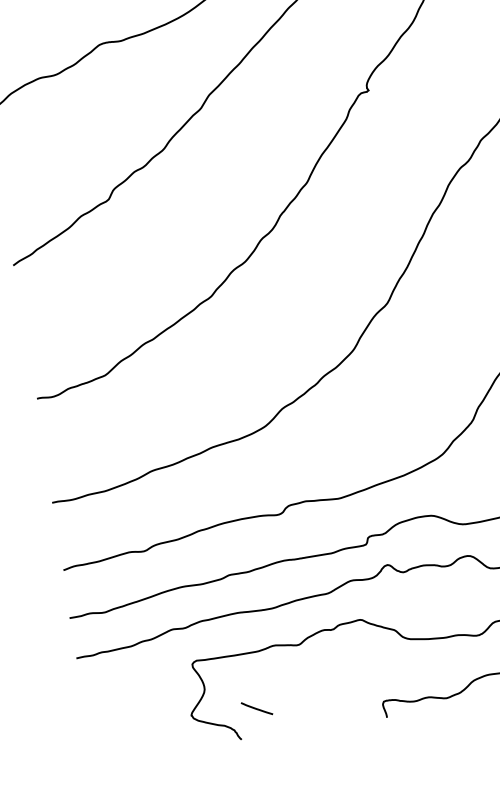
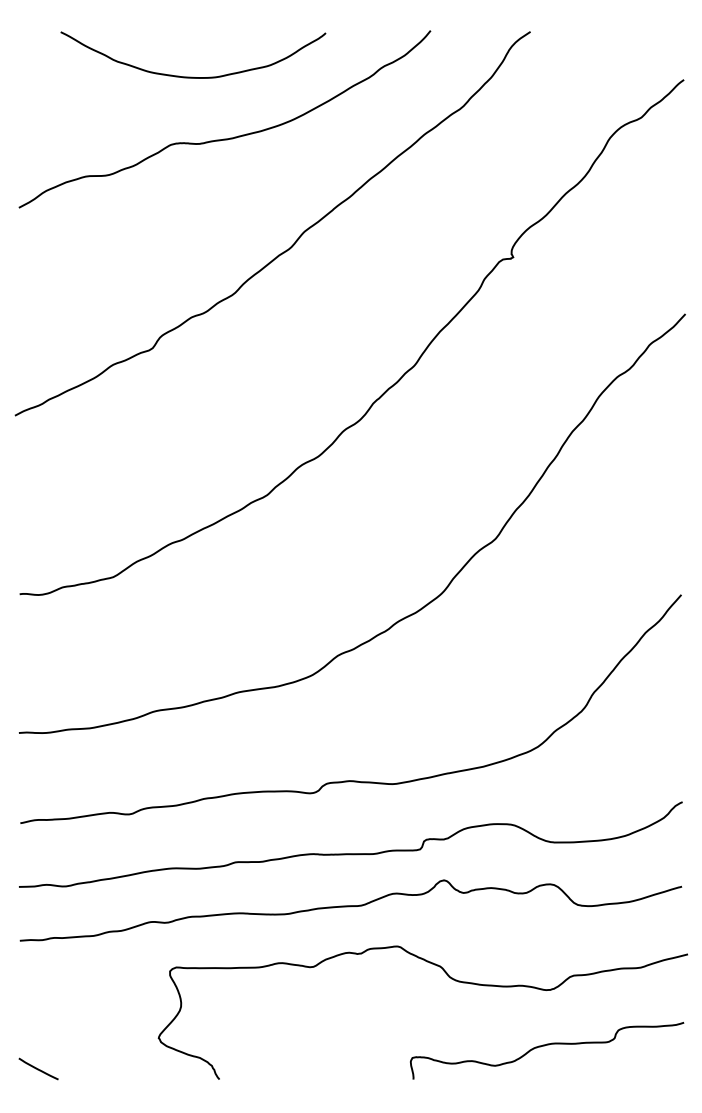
line: (256, 708) -> (38, 1068), moved

